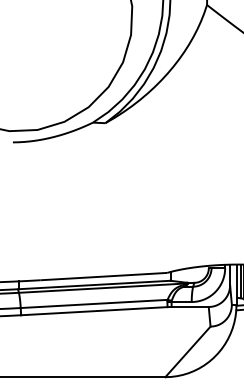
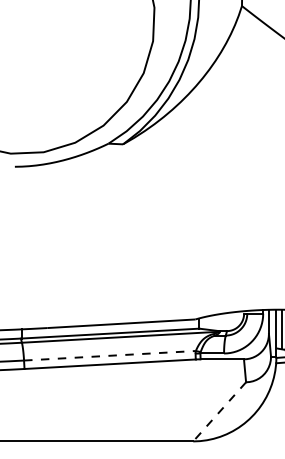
line: (94, 303) -> (110, 355), solid -> dashed
line: (187, 351) -> (219, 411), solid -> dashed

